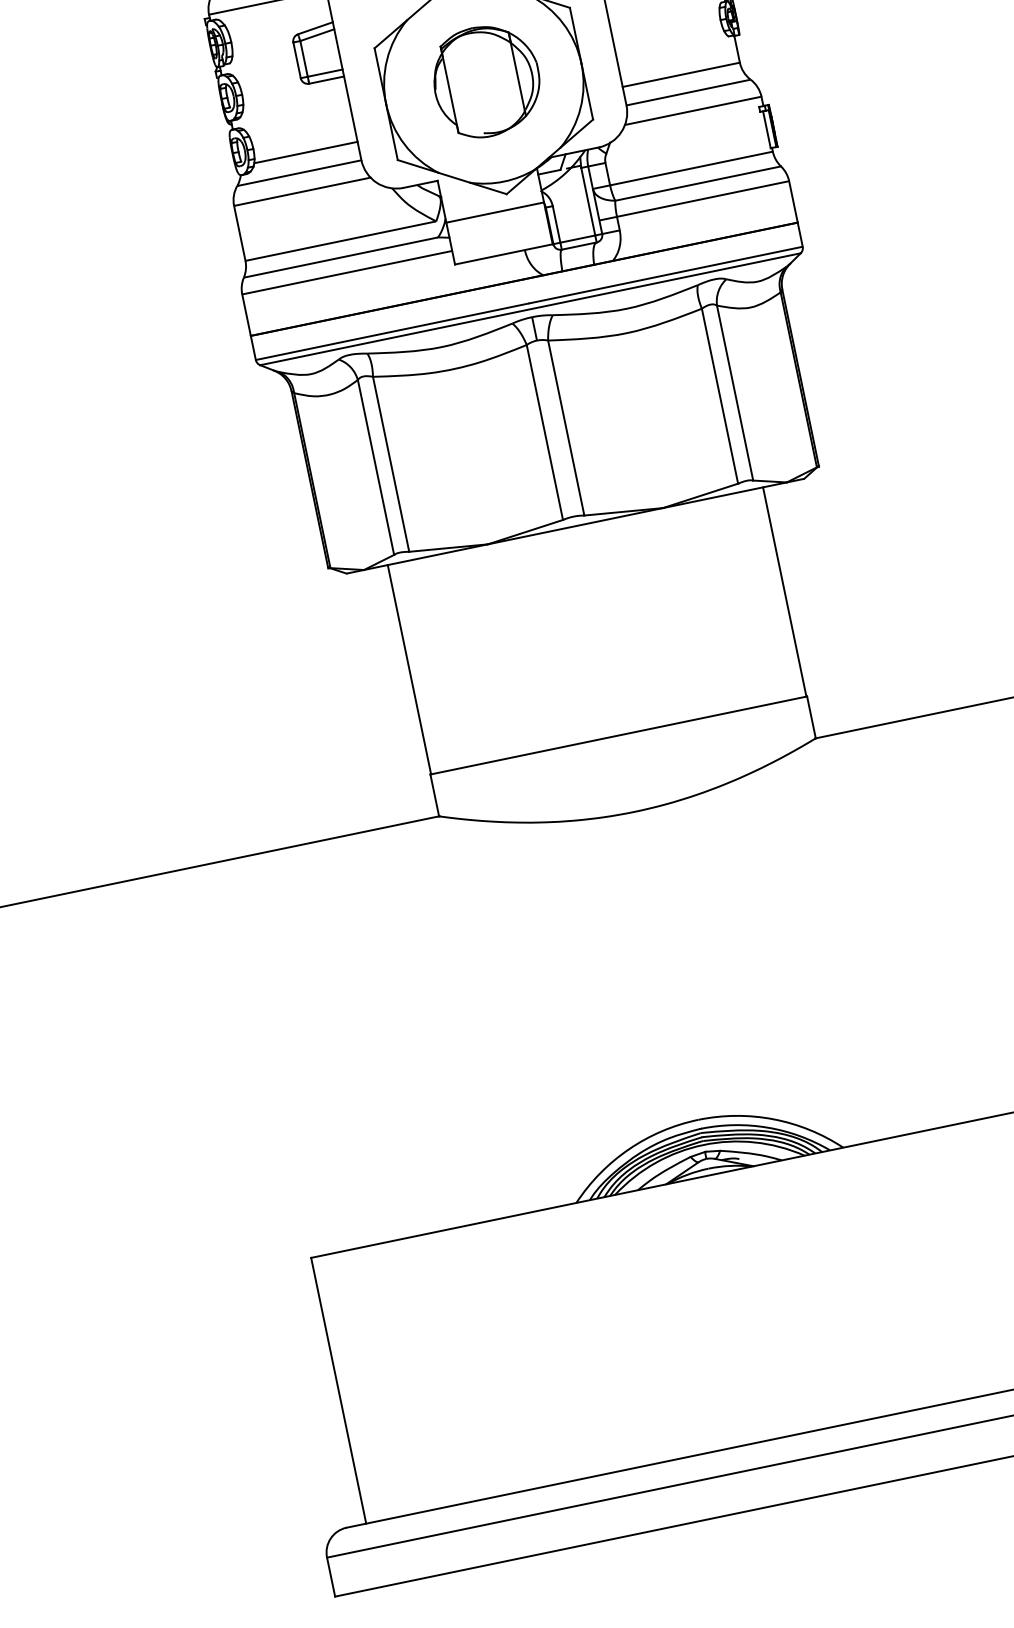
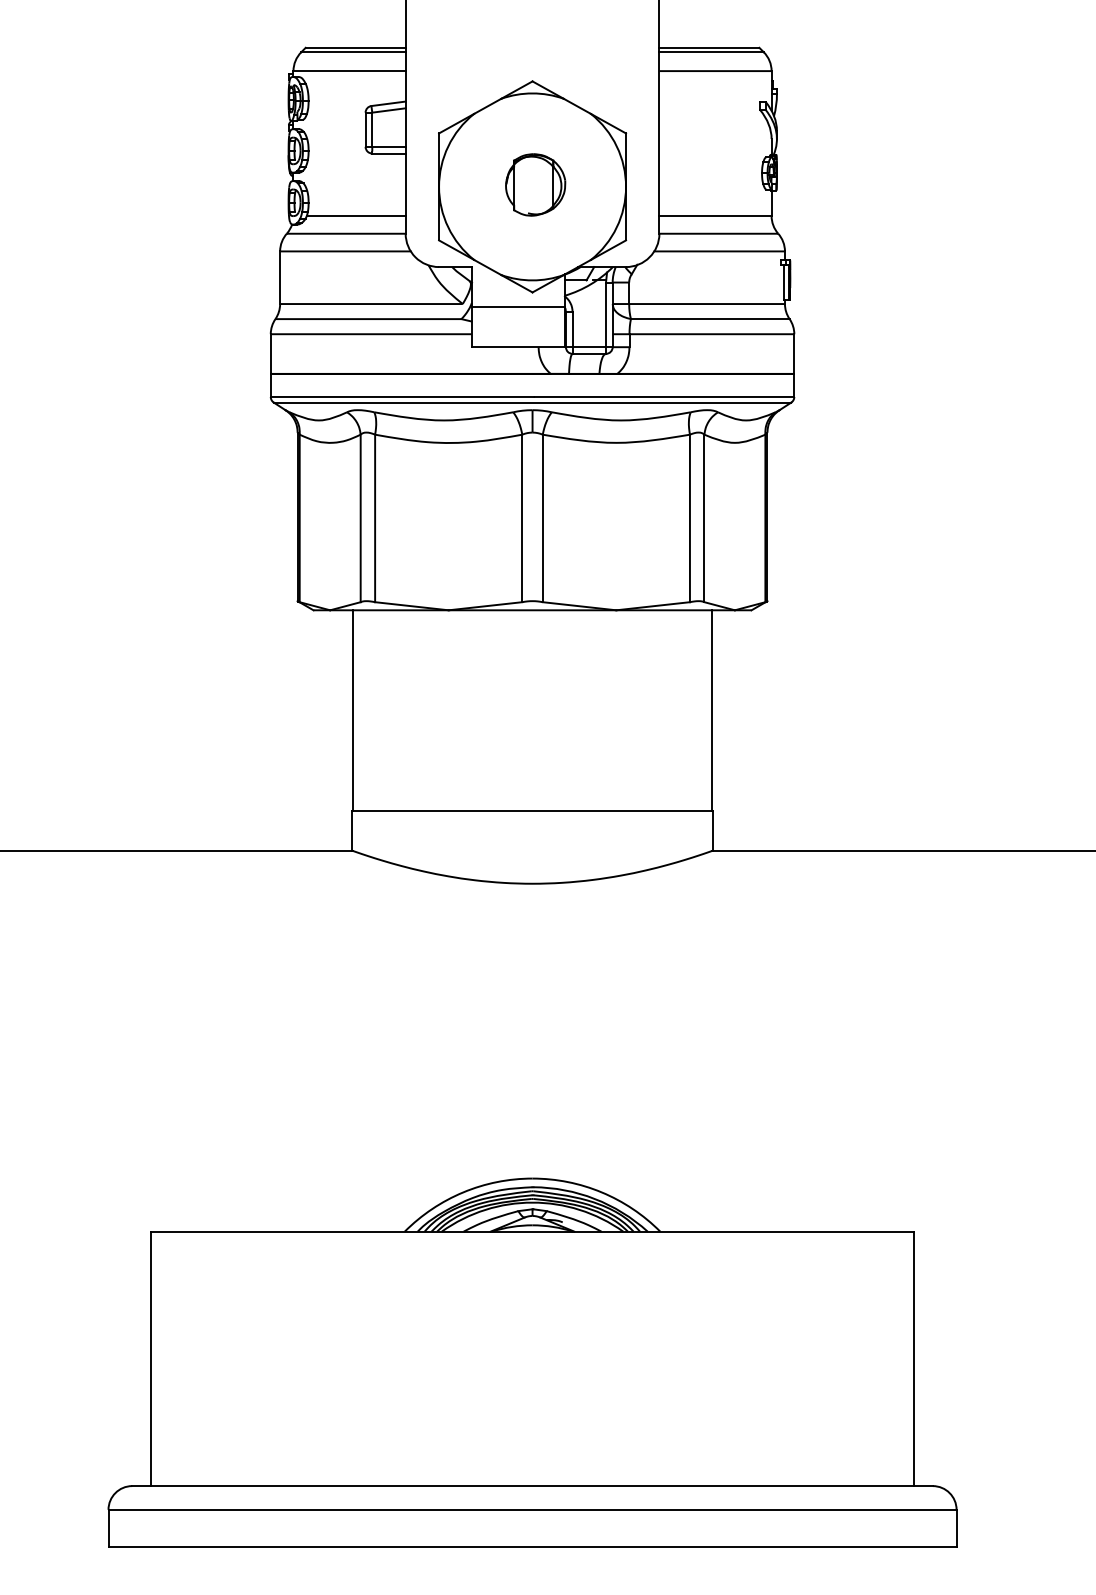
part: (486, 80) -> (535, 184), size x0.6

